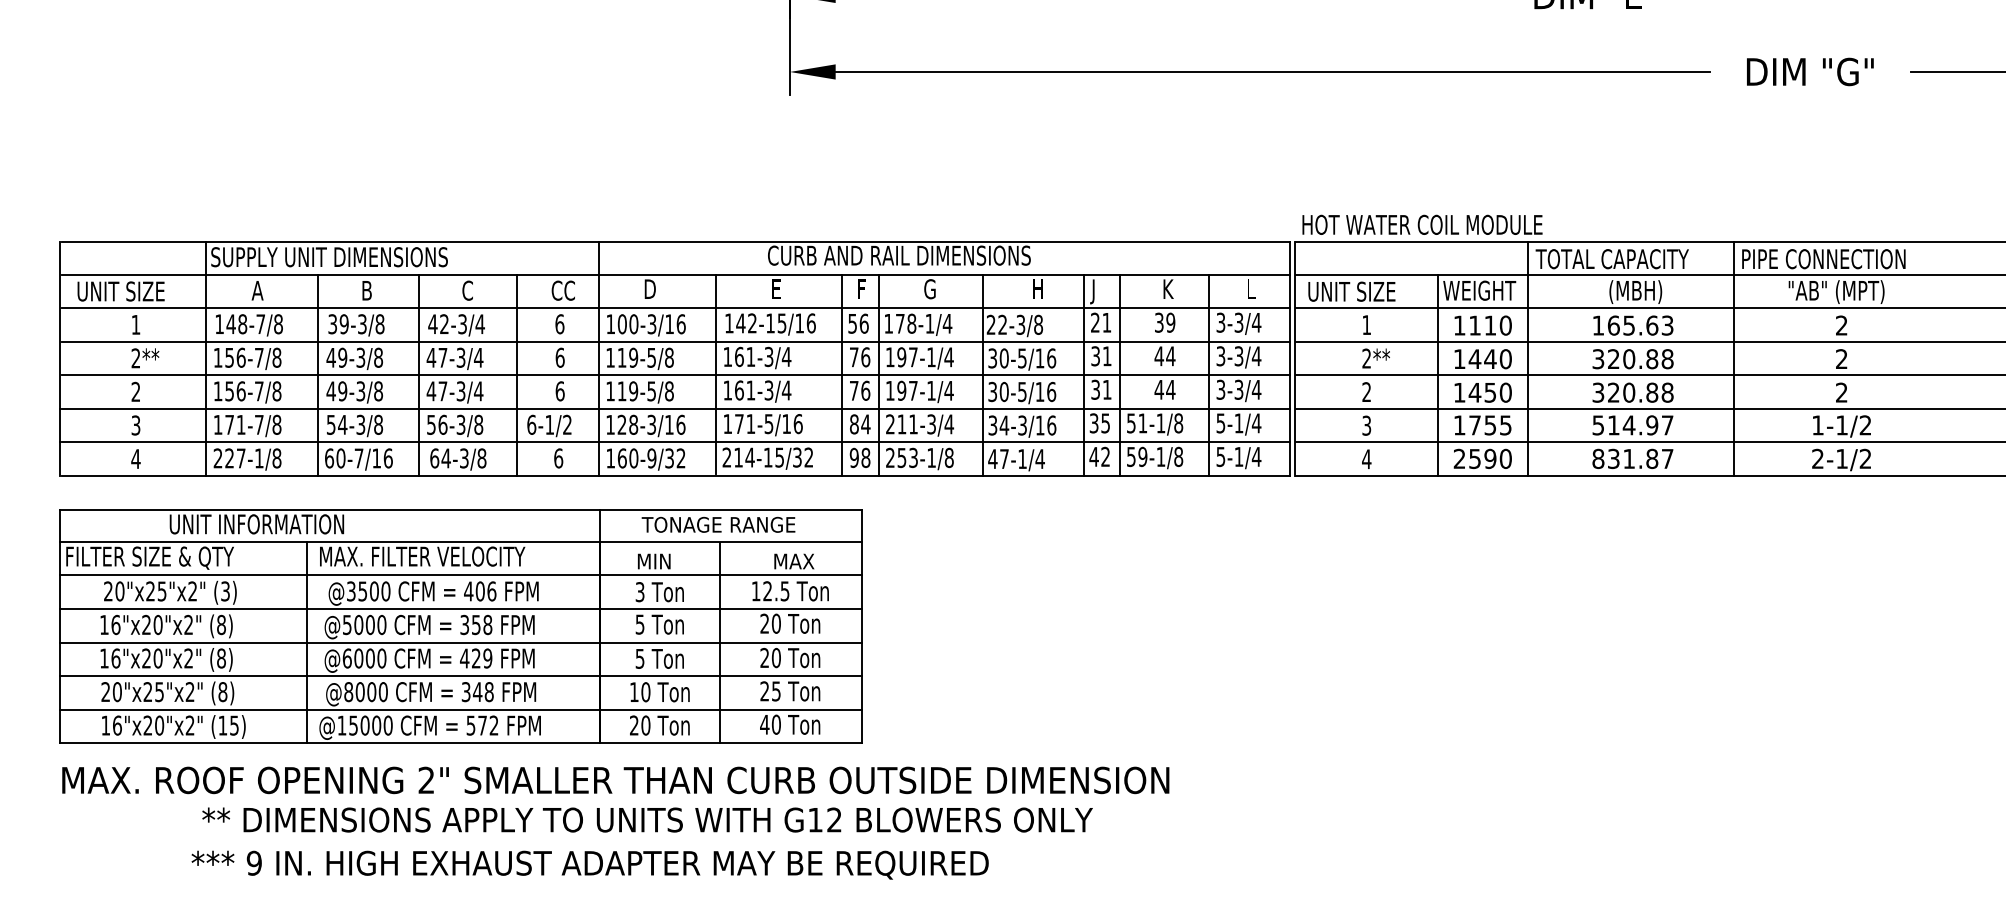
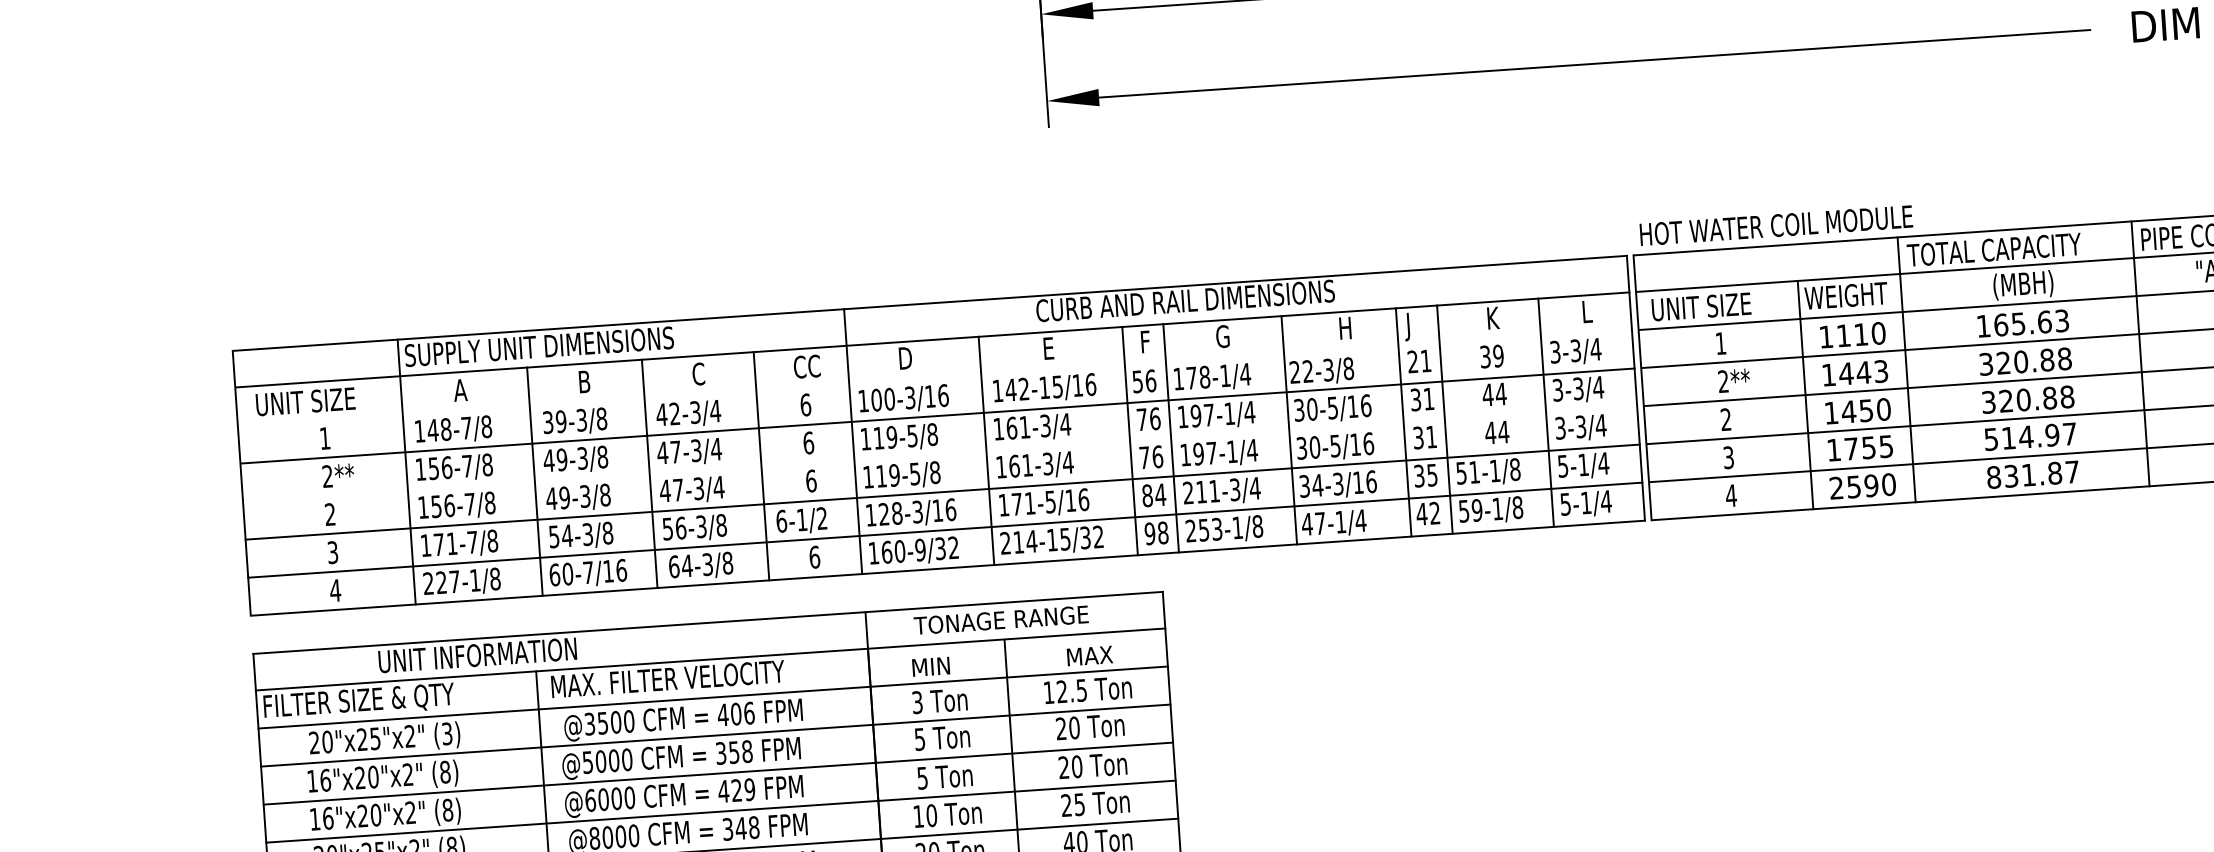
line: (675, 308) -> (935, 378), removed
text: (1505, 359) -> (1880, 371), 1440 -> 1443
line: (675, 375) -> (940, 454), removed

